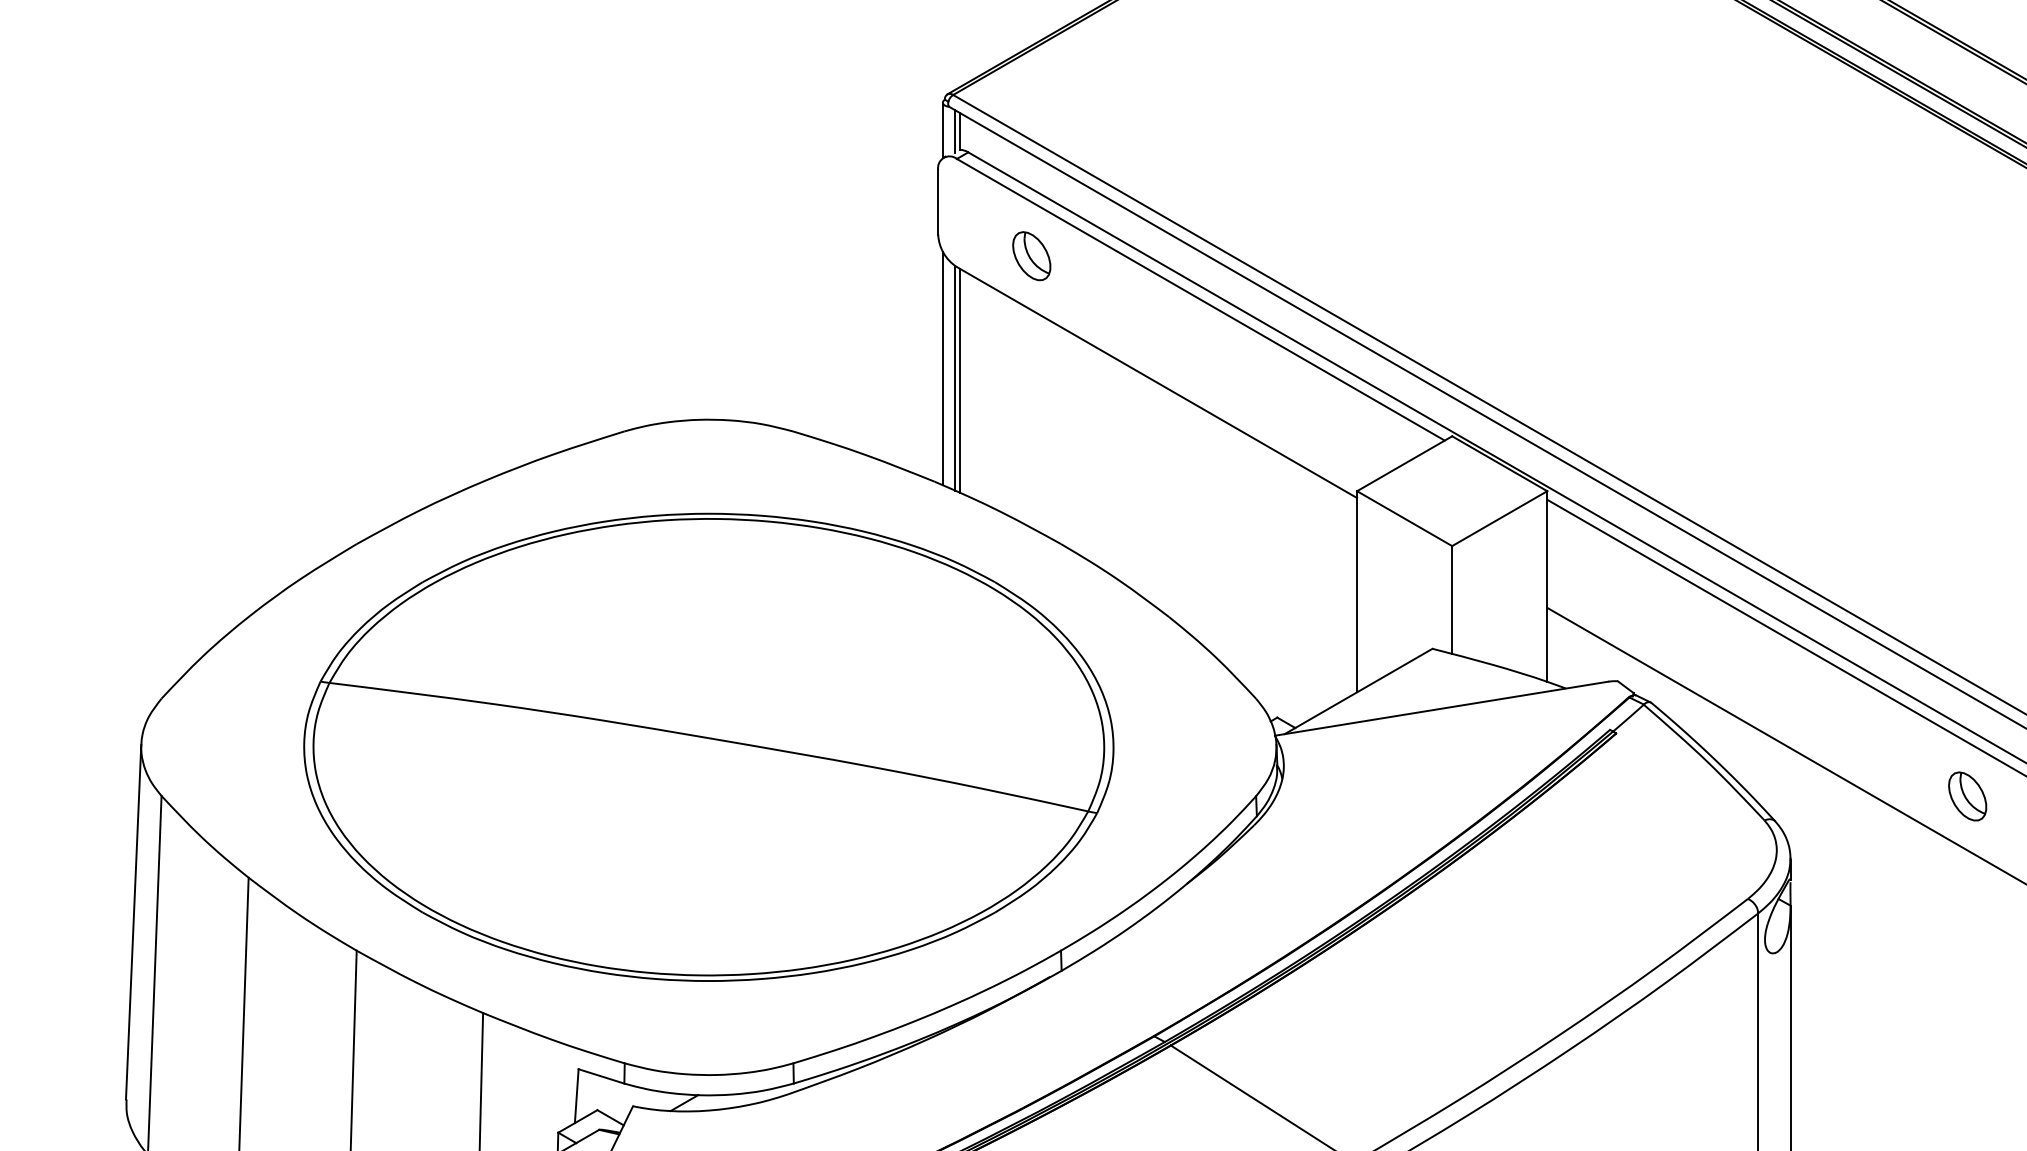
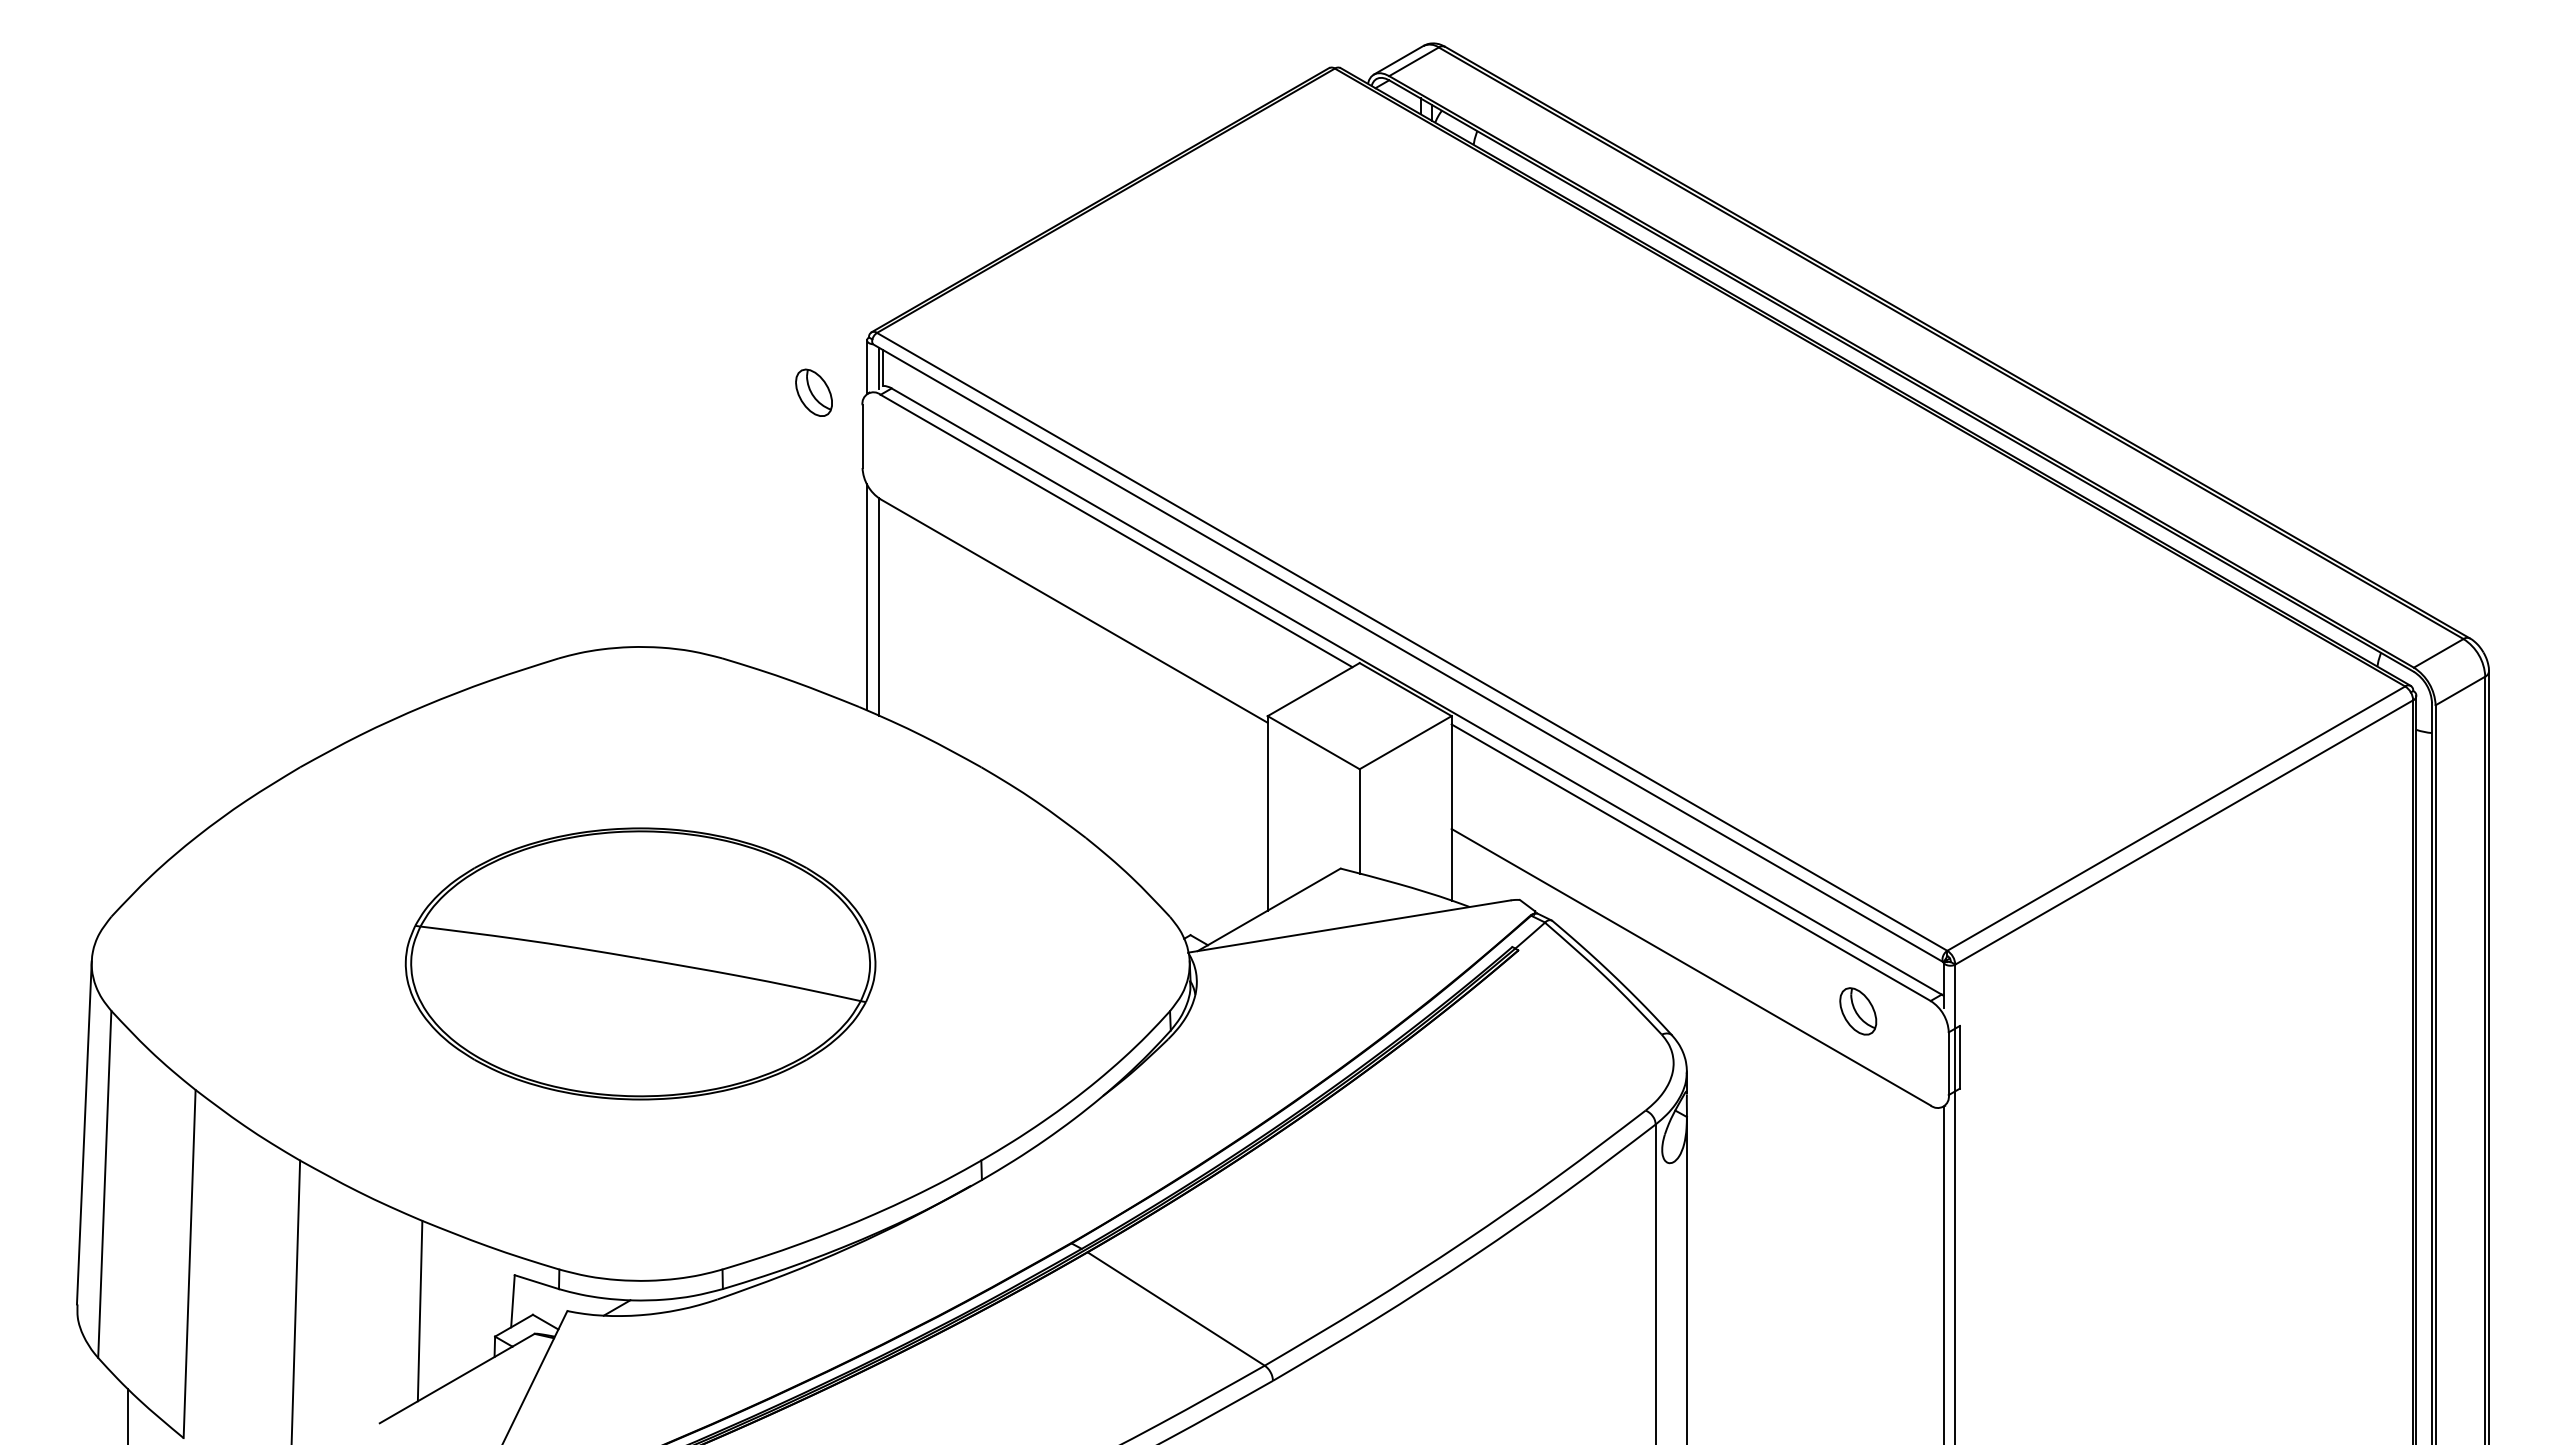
part: (1031, 255) -> (813, 392), moved
line: (959, 379) -> (883, 608), removed
part: (708, 746) -> (640, 963), size x0.6

